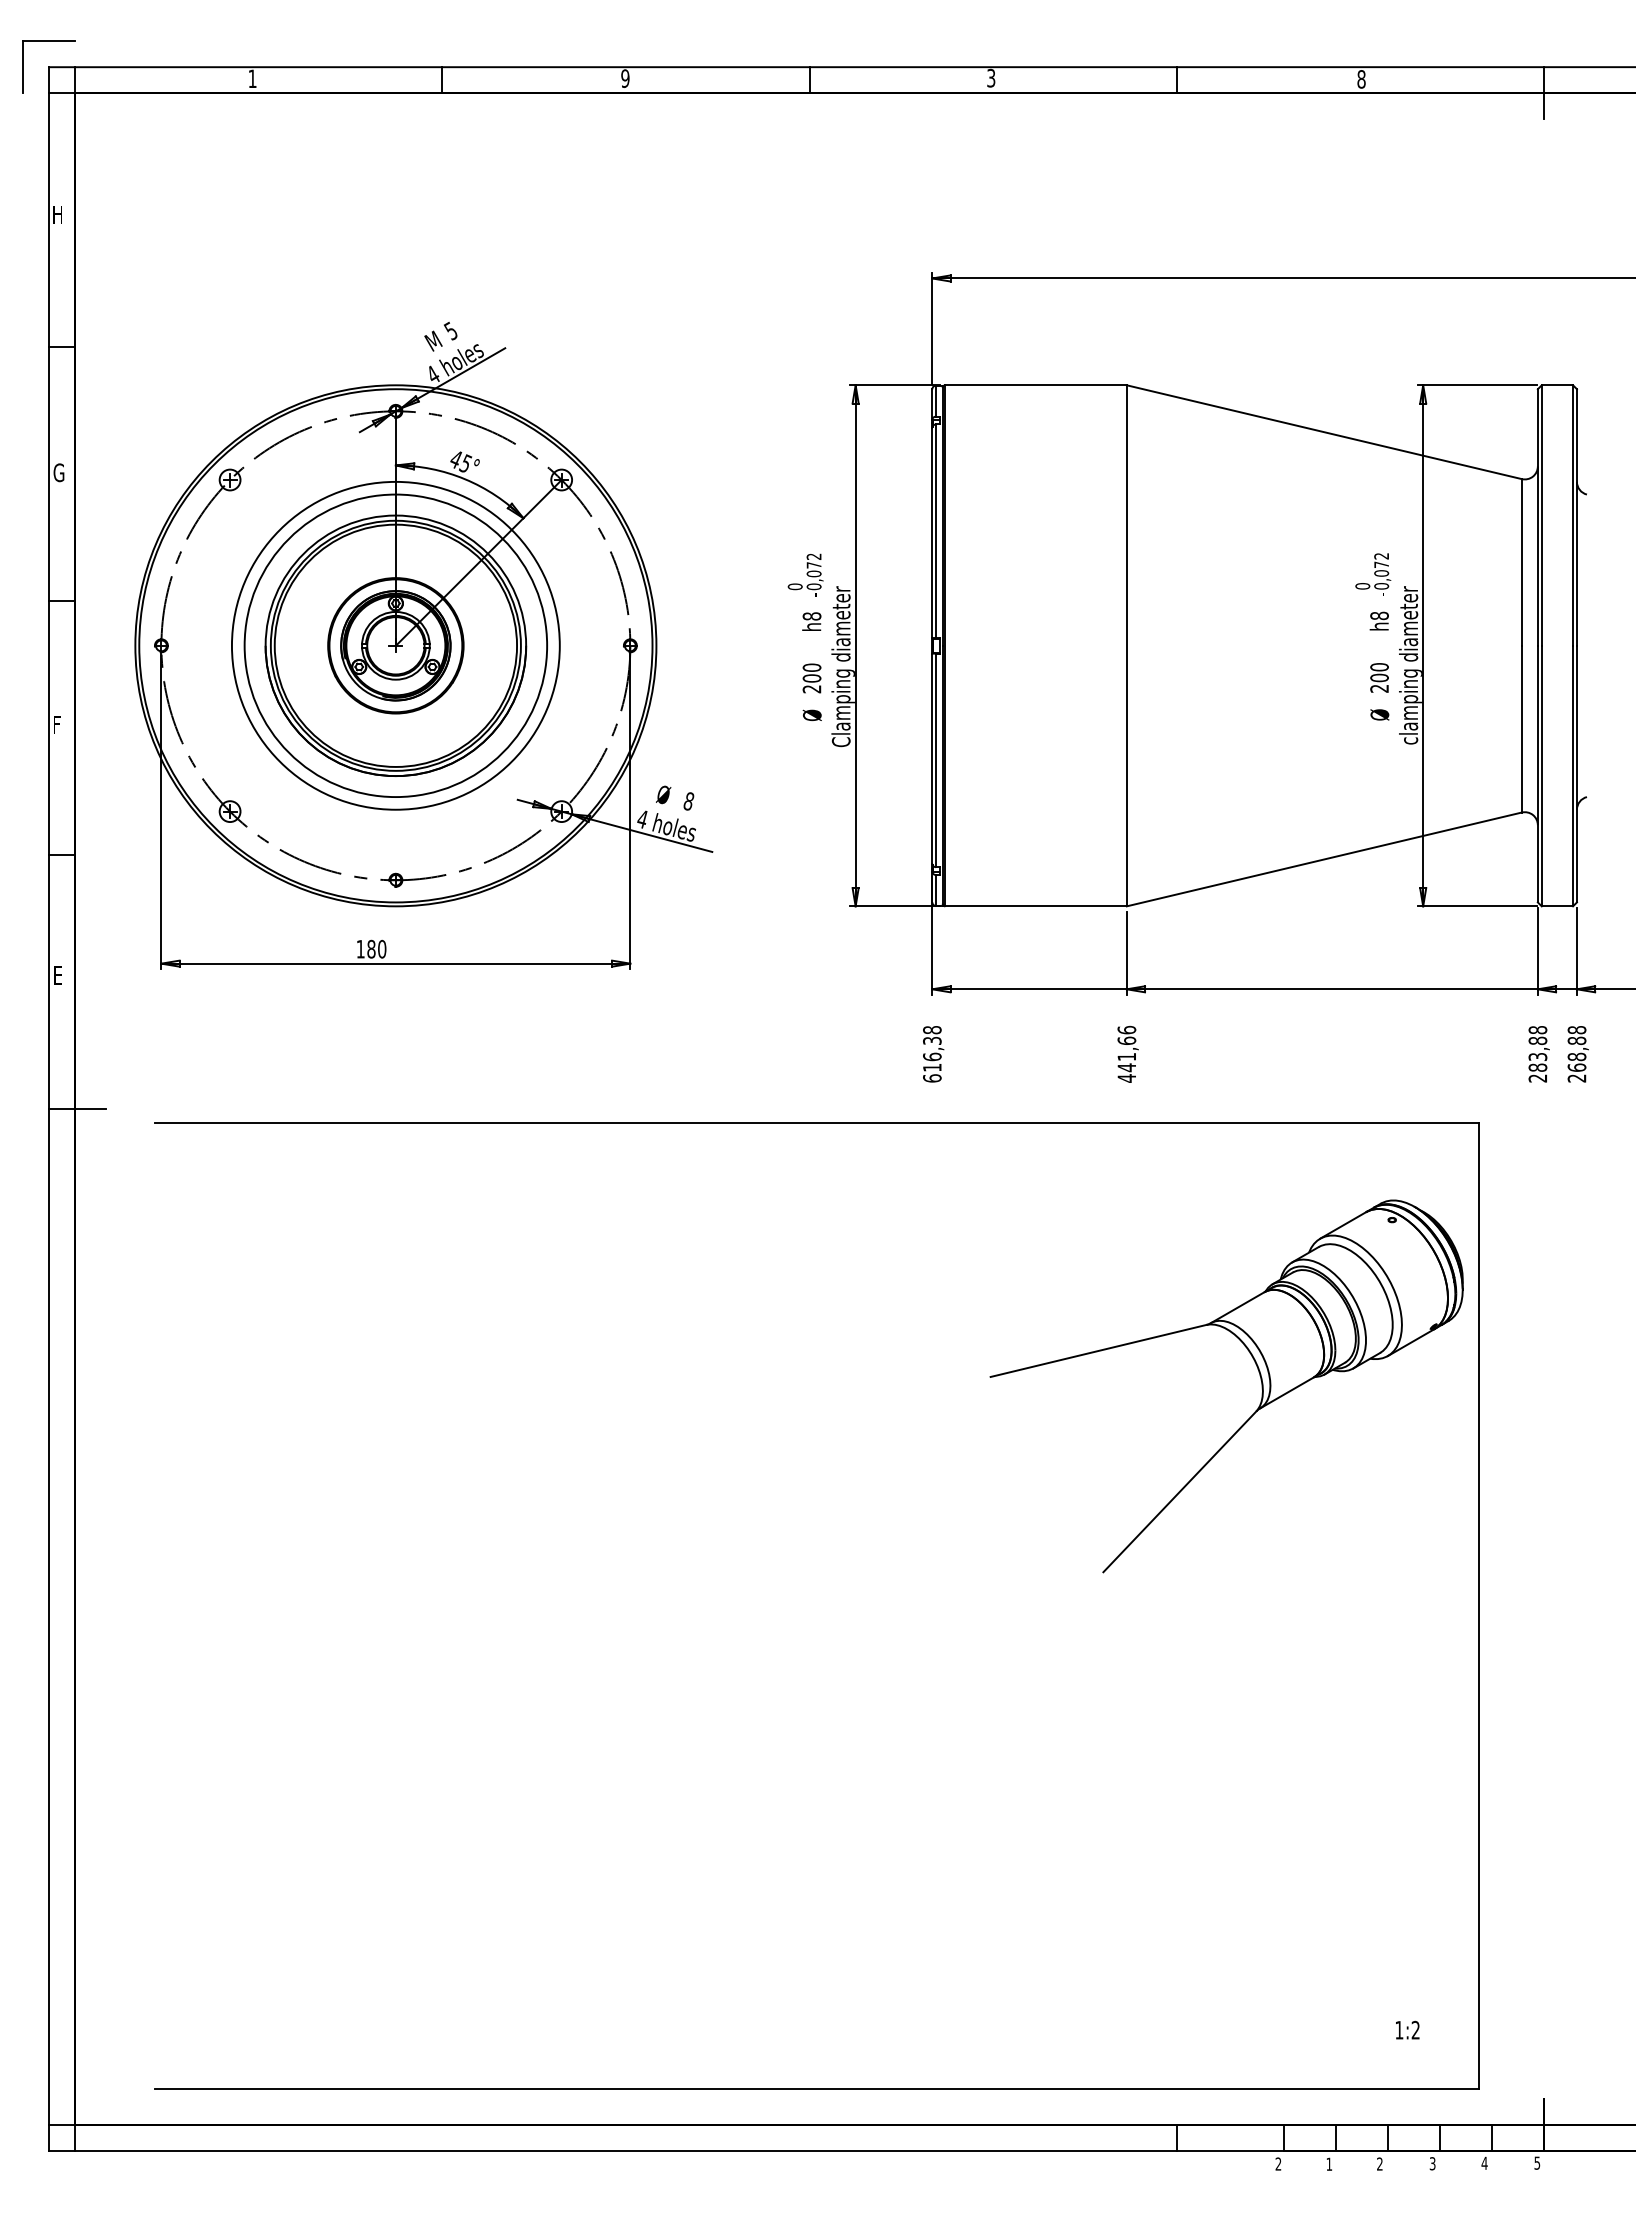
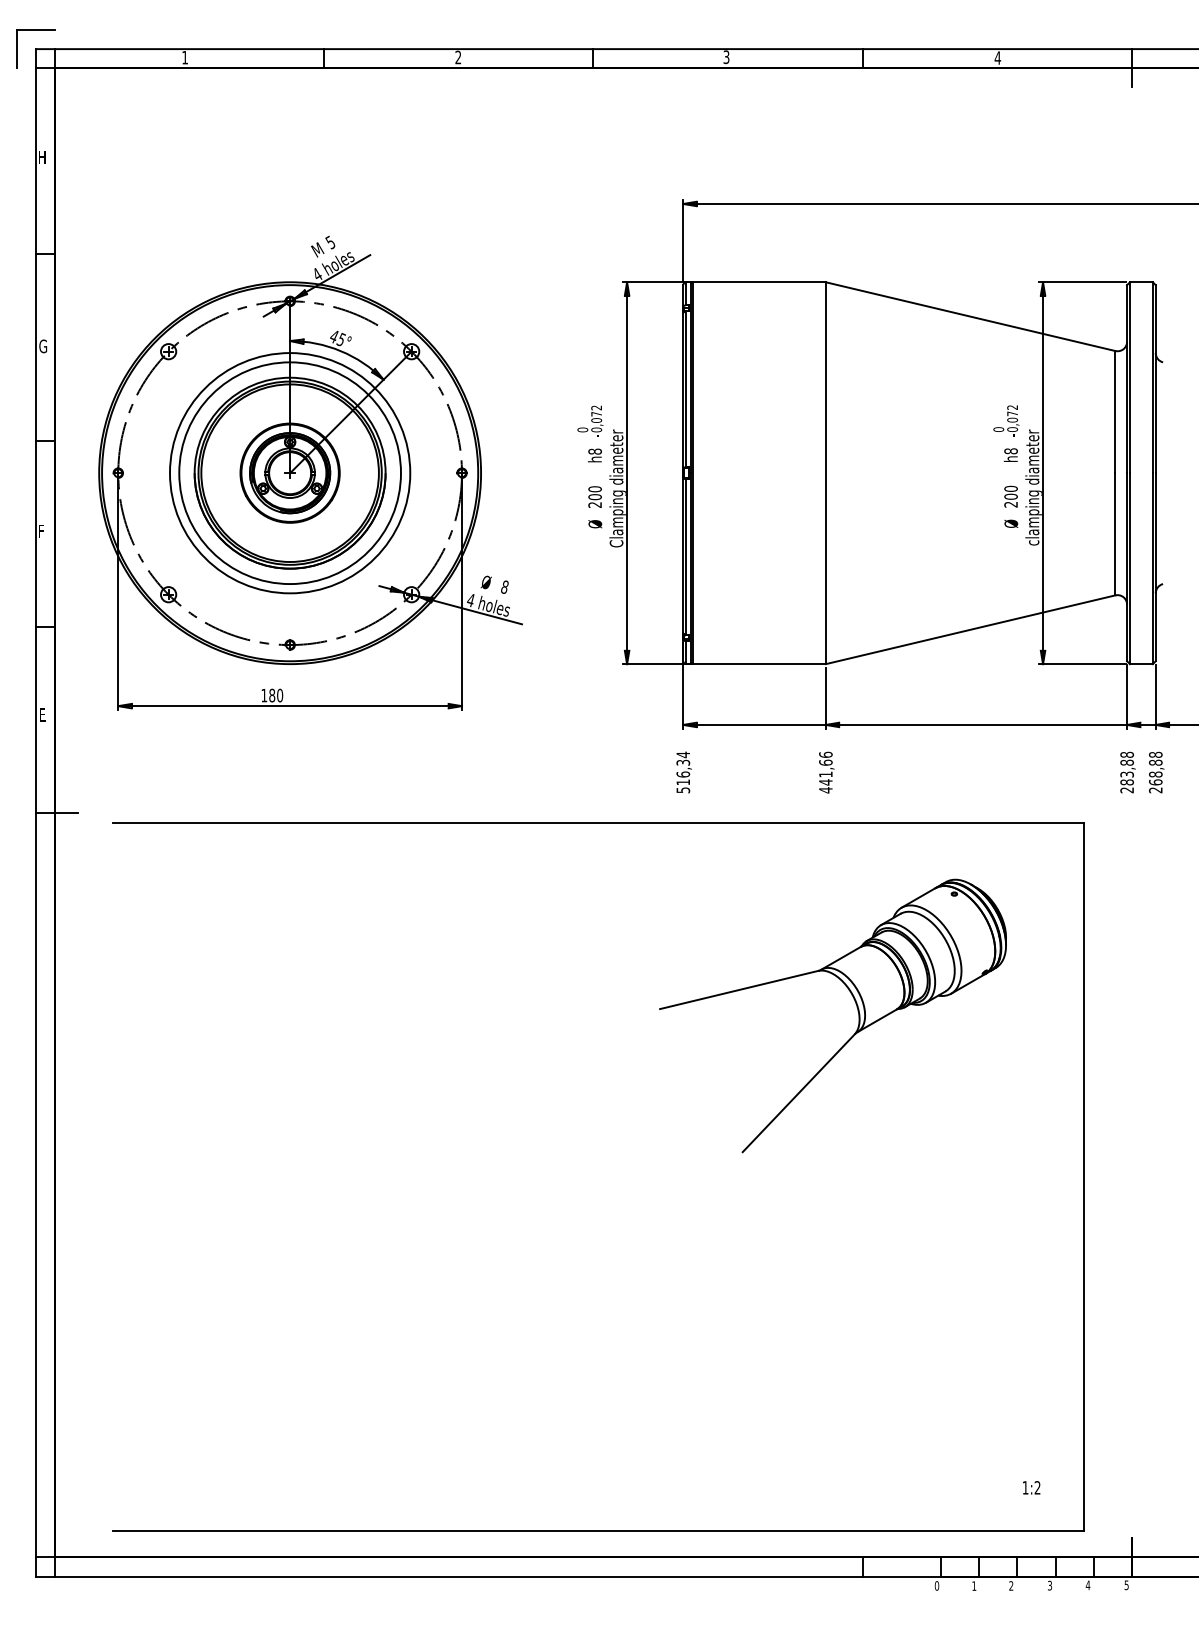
text: (625, 78) -> (458, 57), 9 -> 2
text: (1361, 79) -> (997, 58), 8 -> 4
text: (932, 1053) -> (683, 771), 616,38 -> 516,34
part: (1259, 1376) -> (857, 1008), moved
text: (1278, 2163) -> (937, 1585), 2 -> 0

